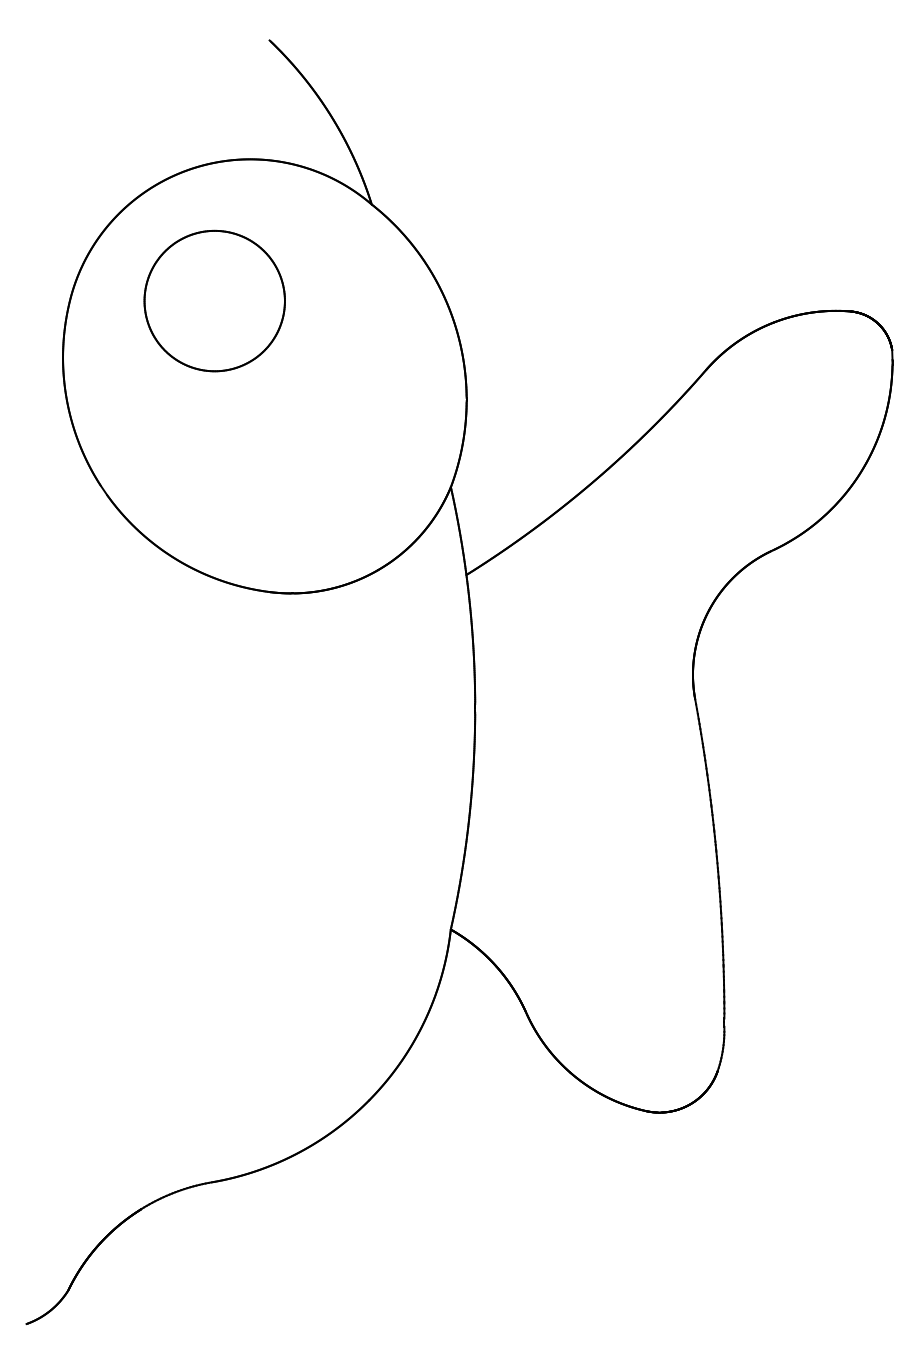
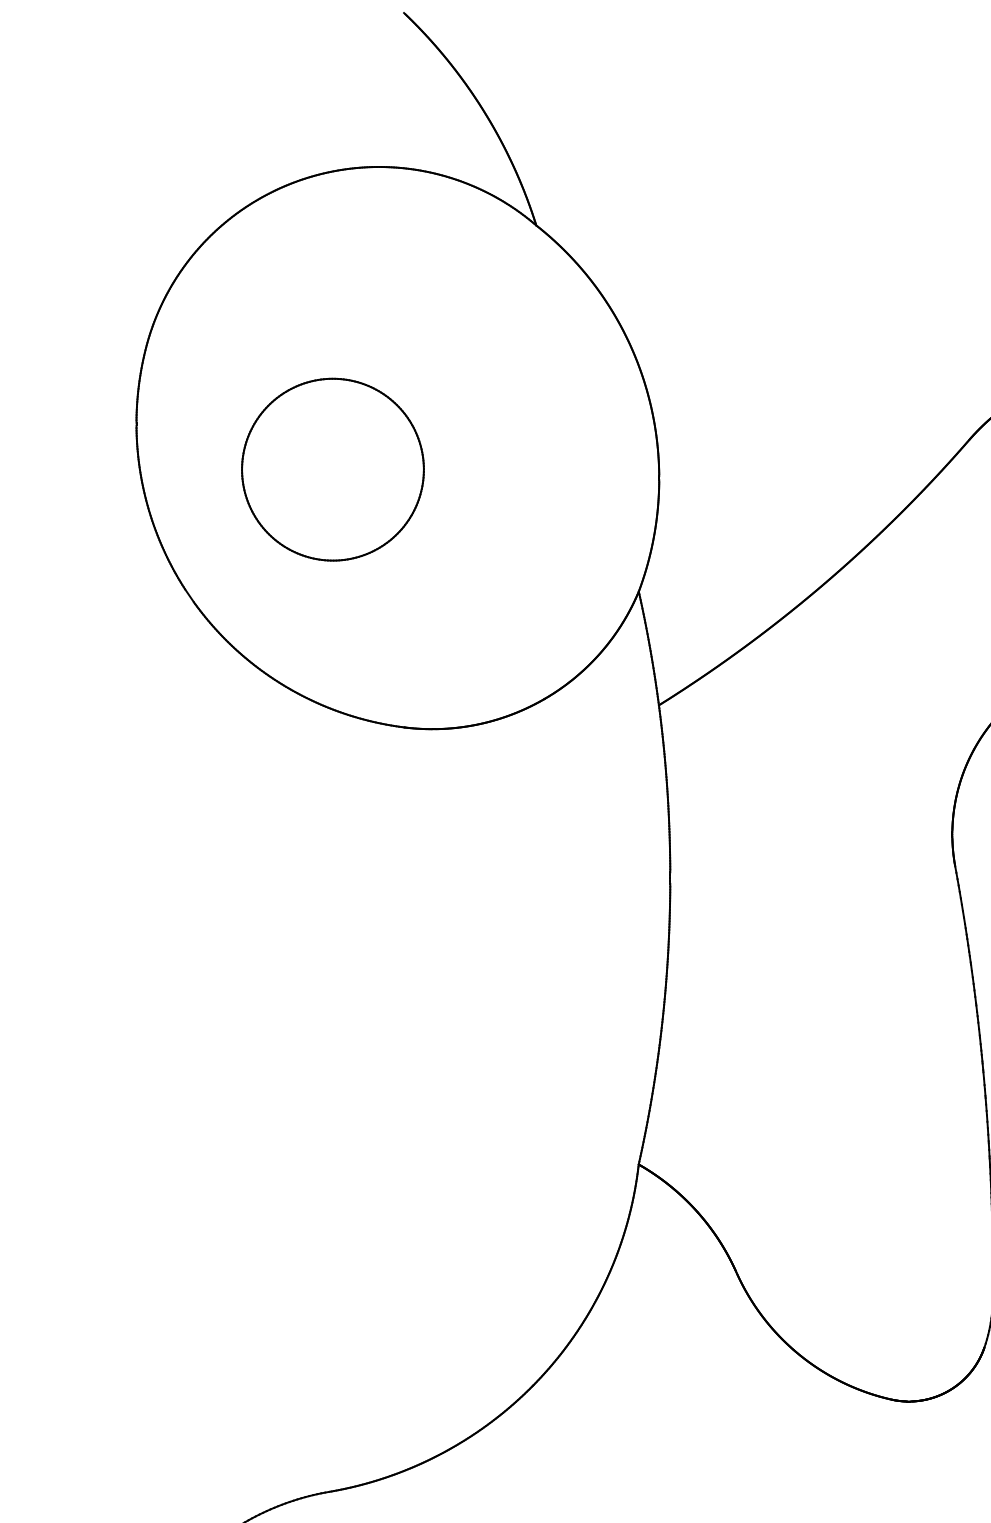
part: (214, 300) -> (332, 468), moved

